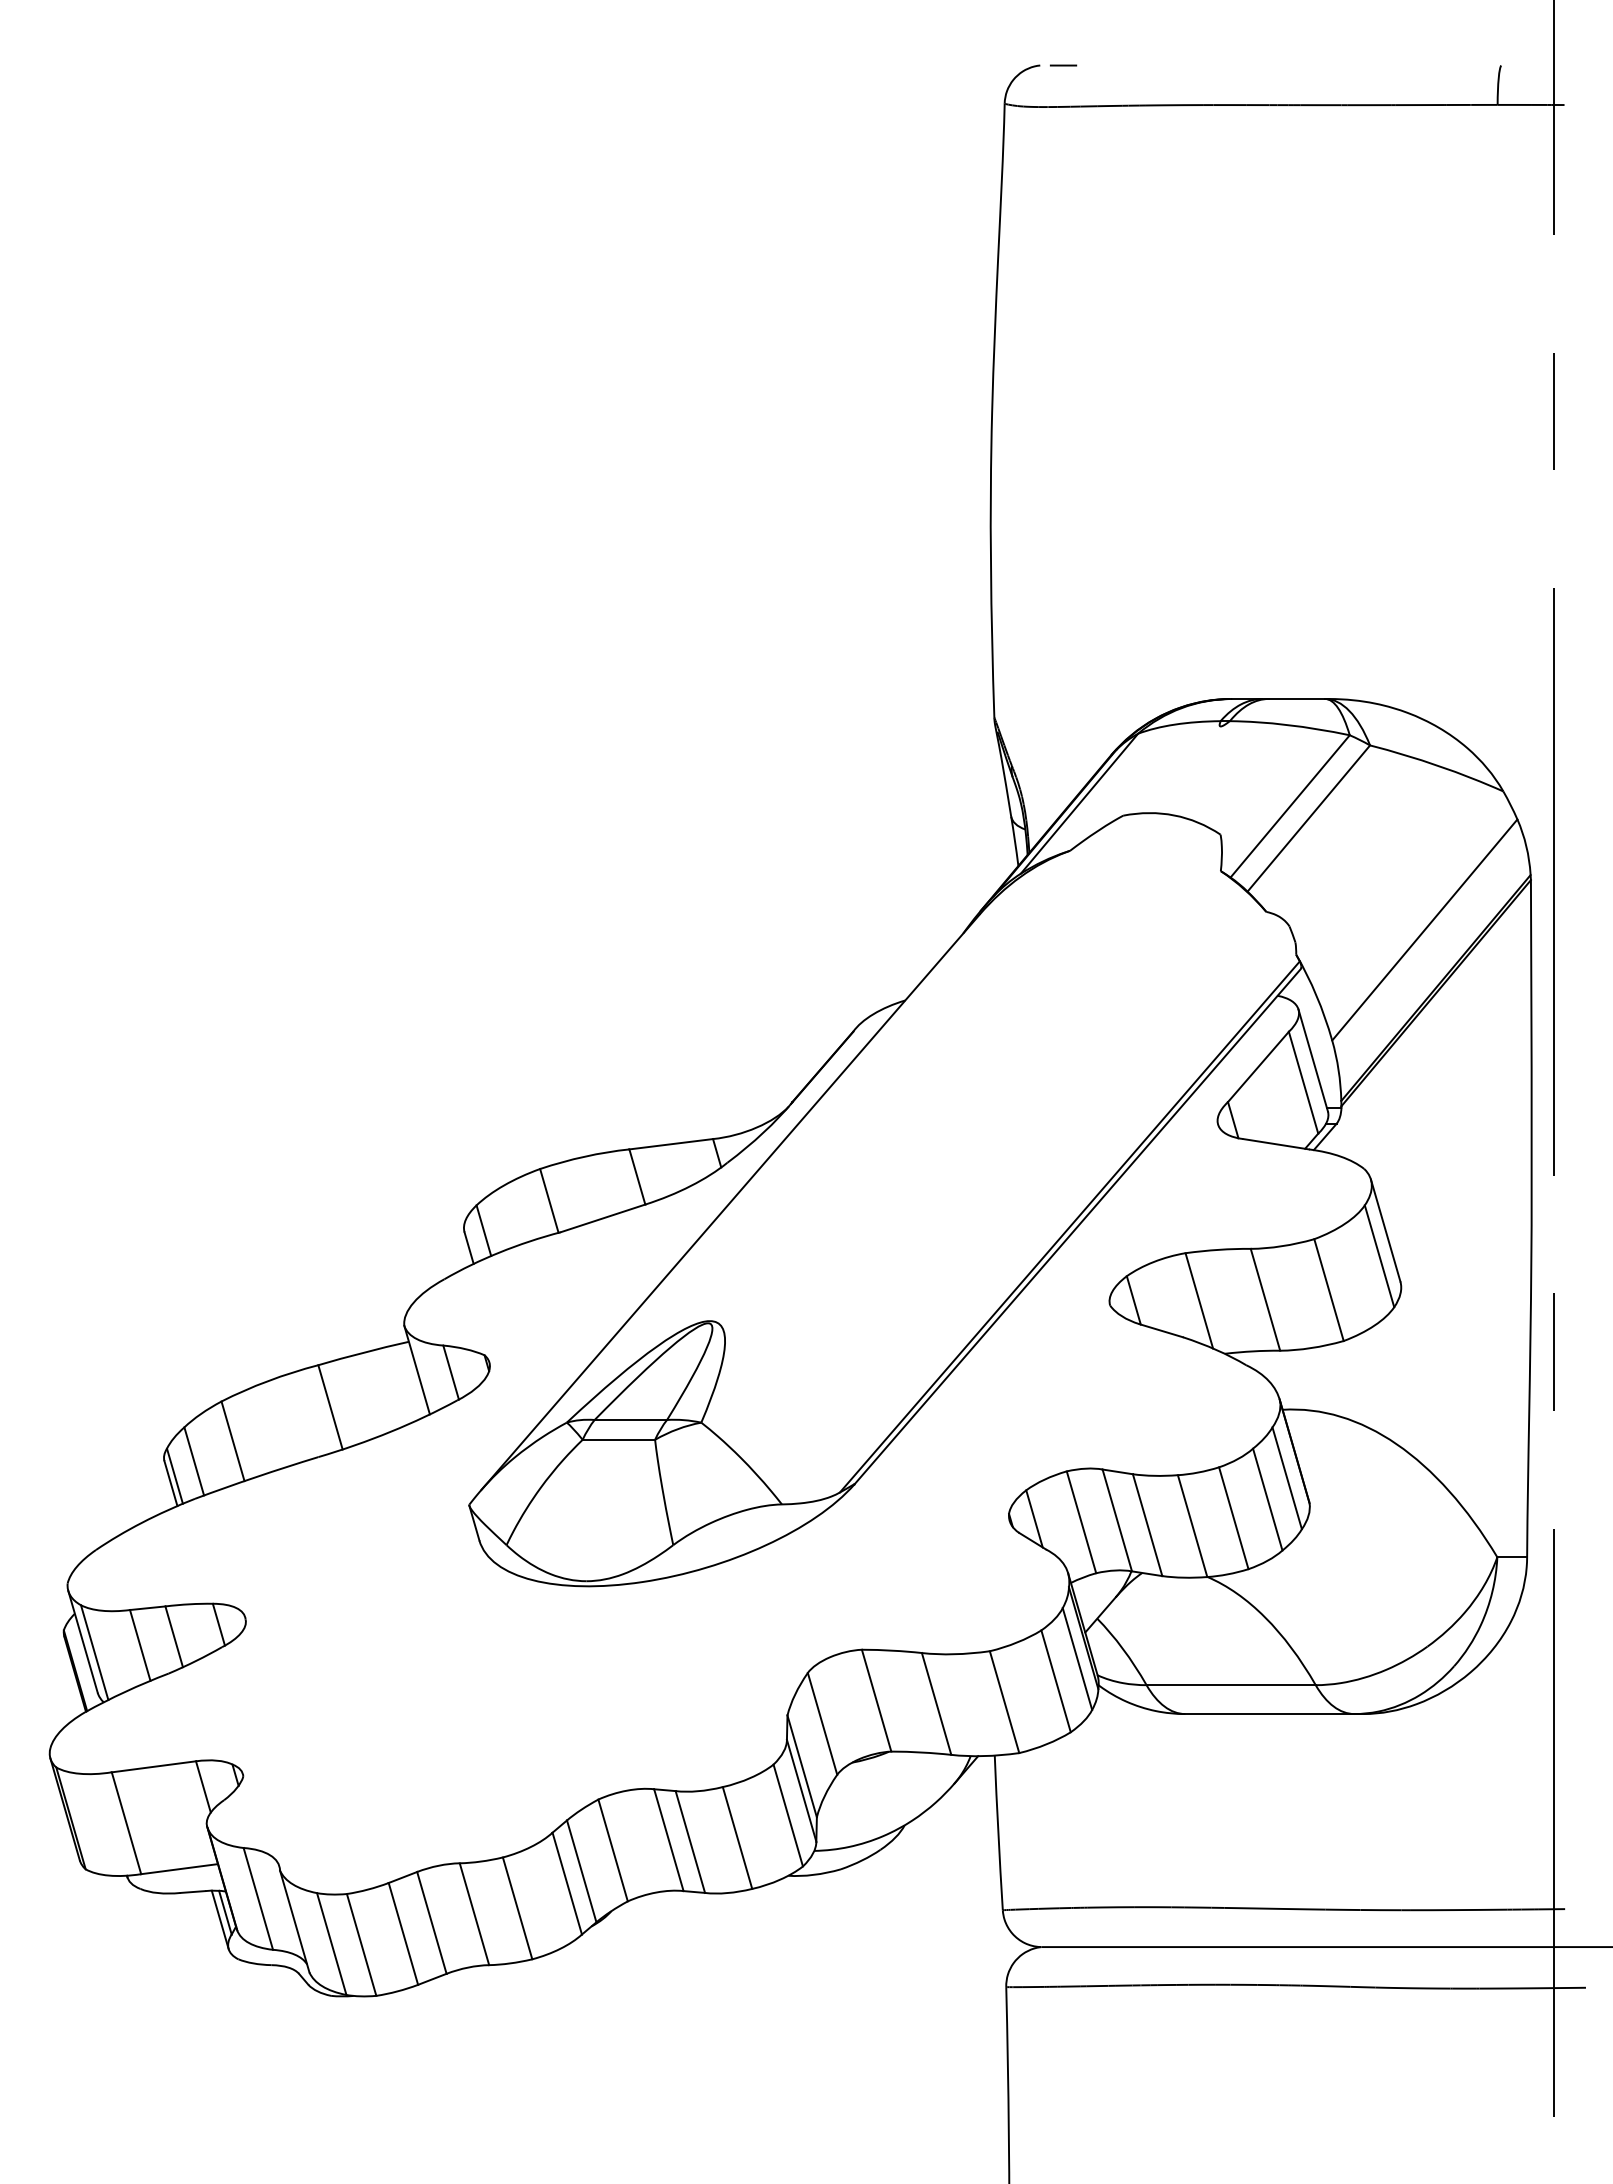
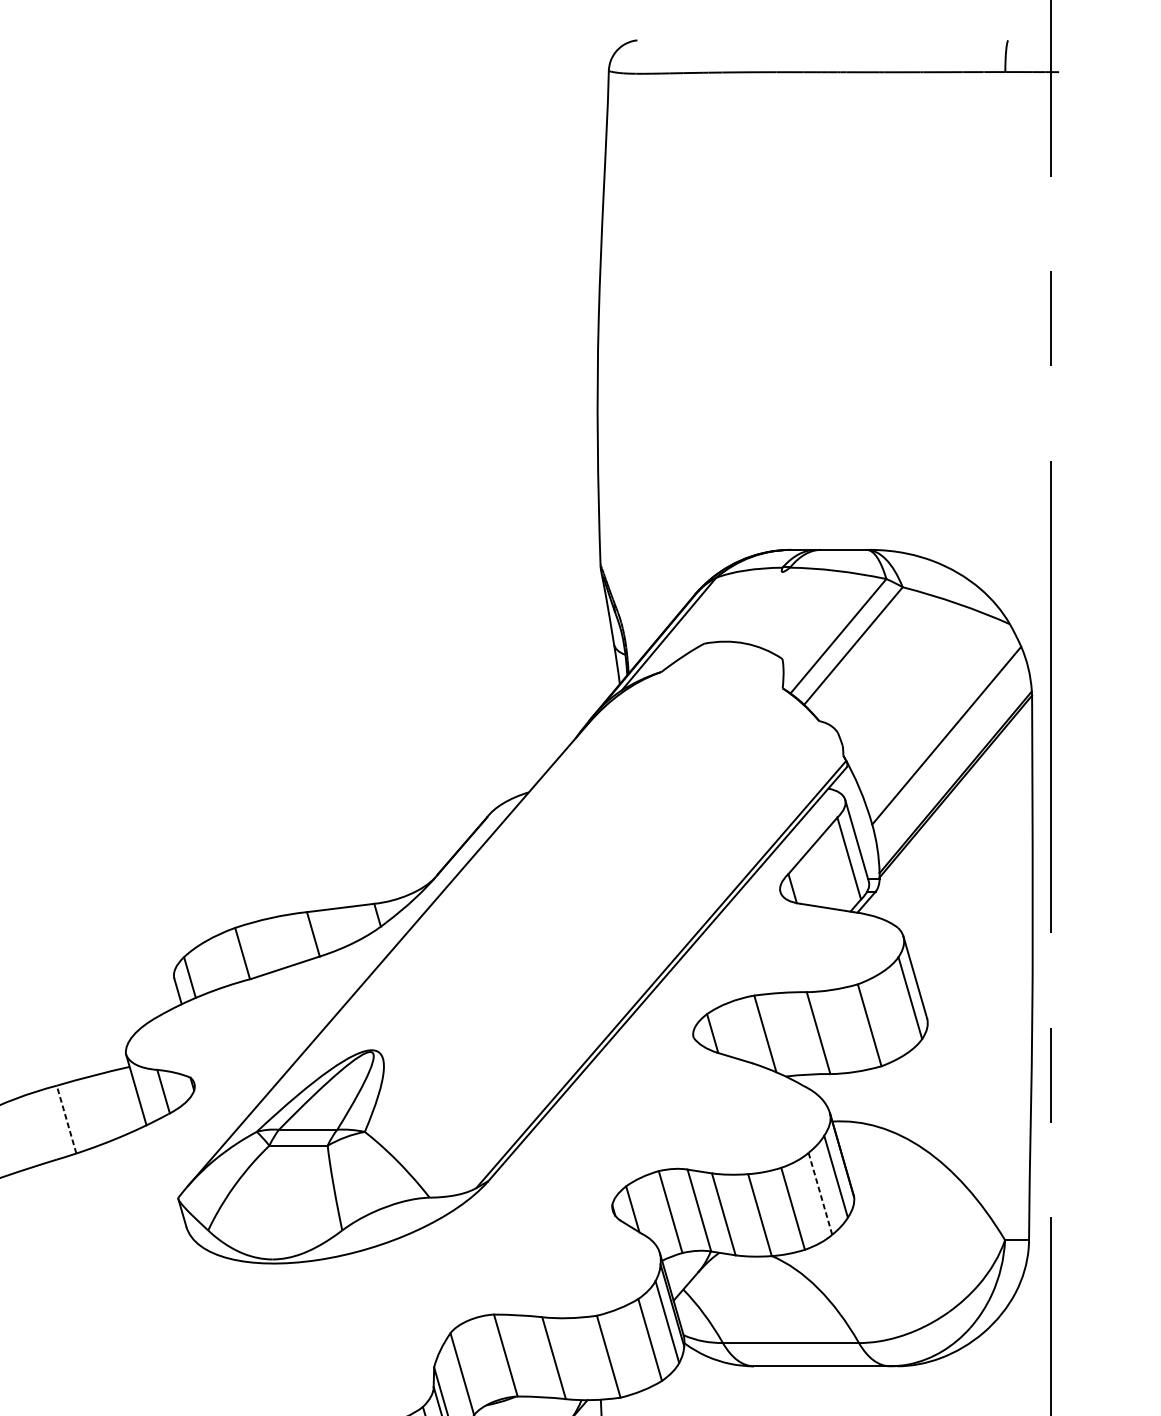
line: (1063, 65) -> (656, 40), removed
line: (330, 1407) -> (66, 1119), solid -> dashed
line: (1267, 1499) -> (820, 1193), solid -> dashed

